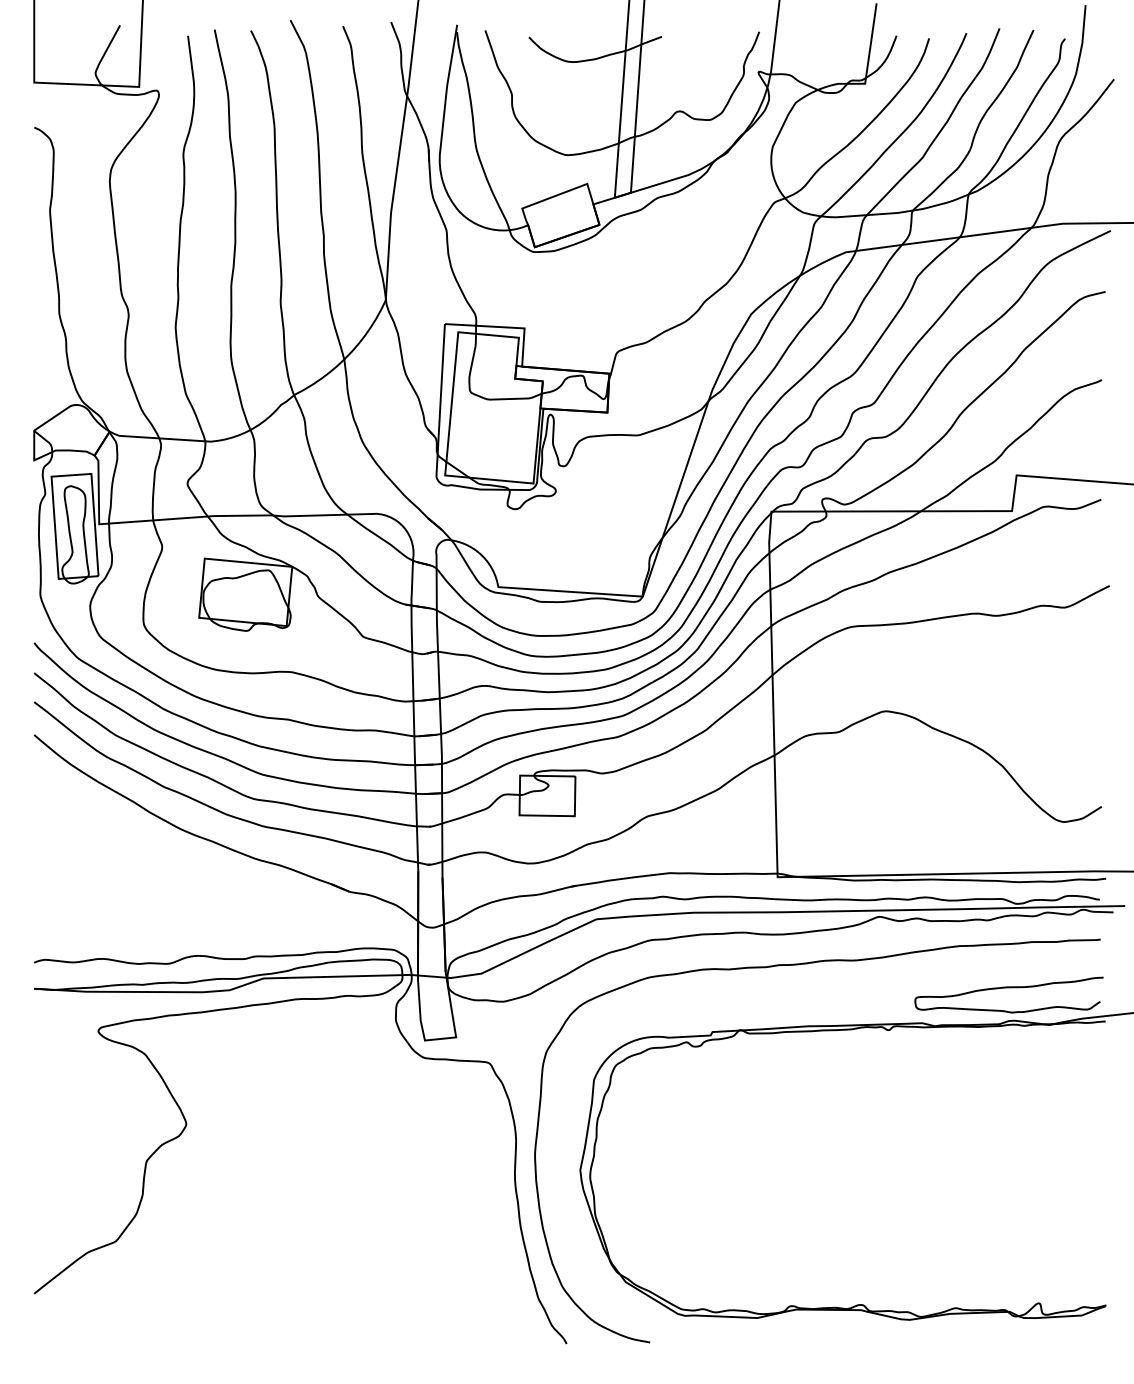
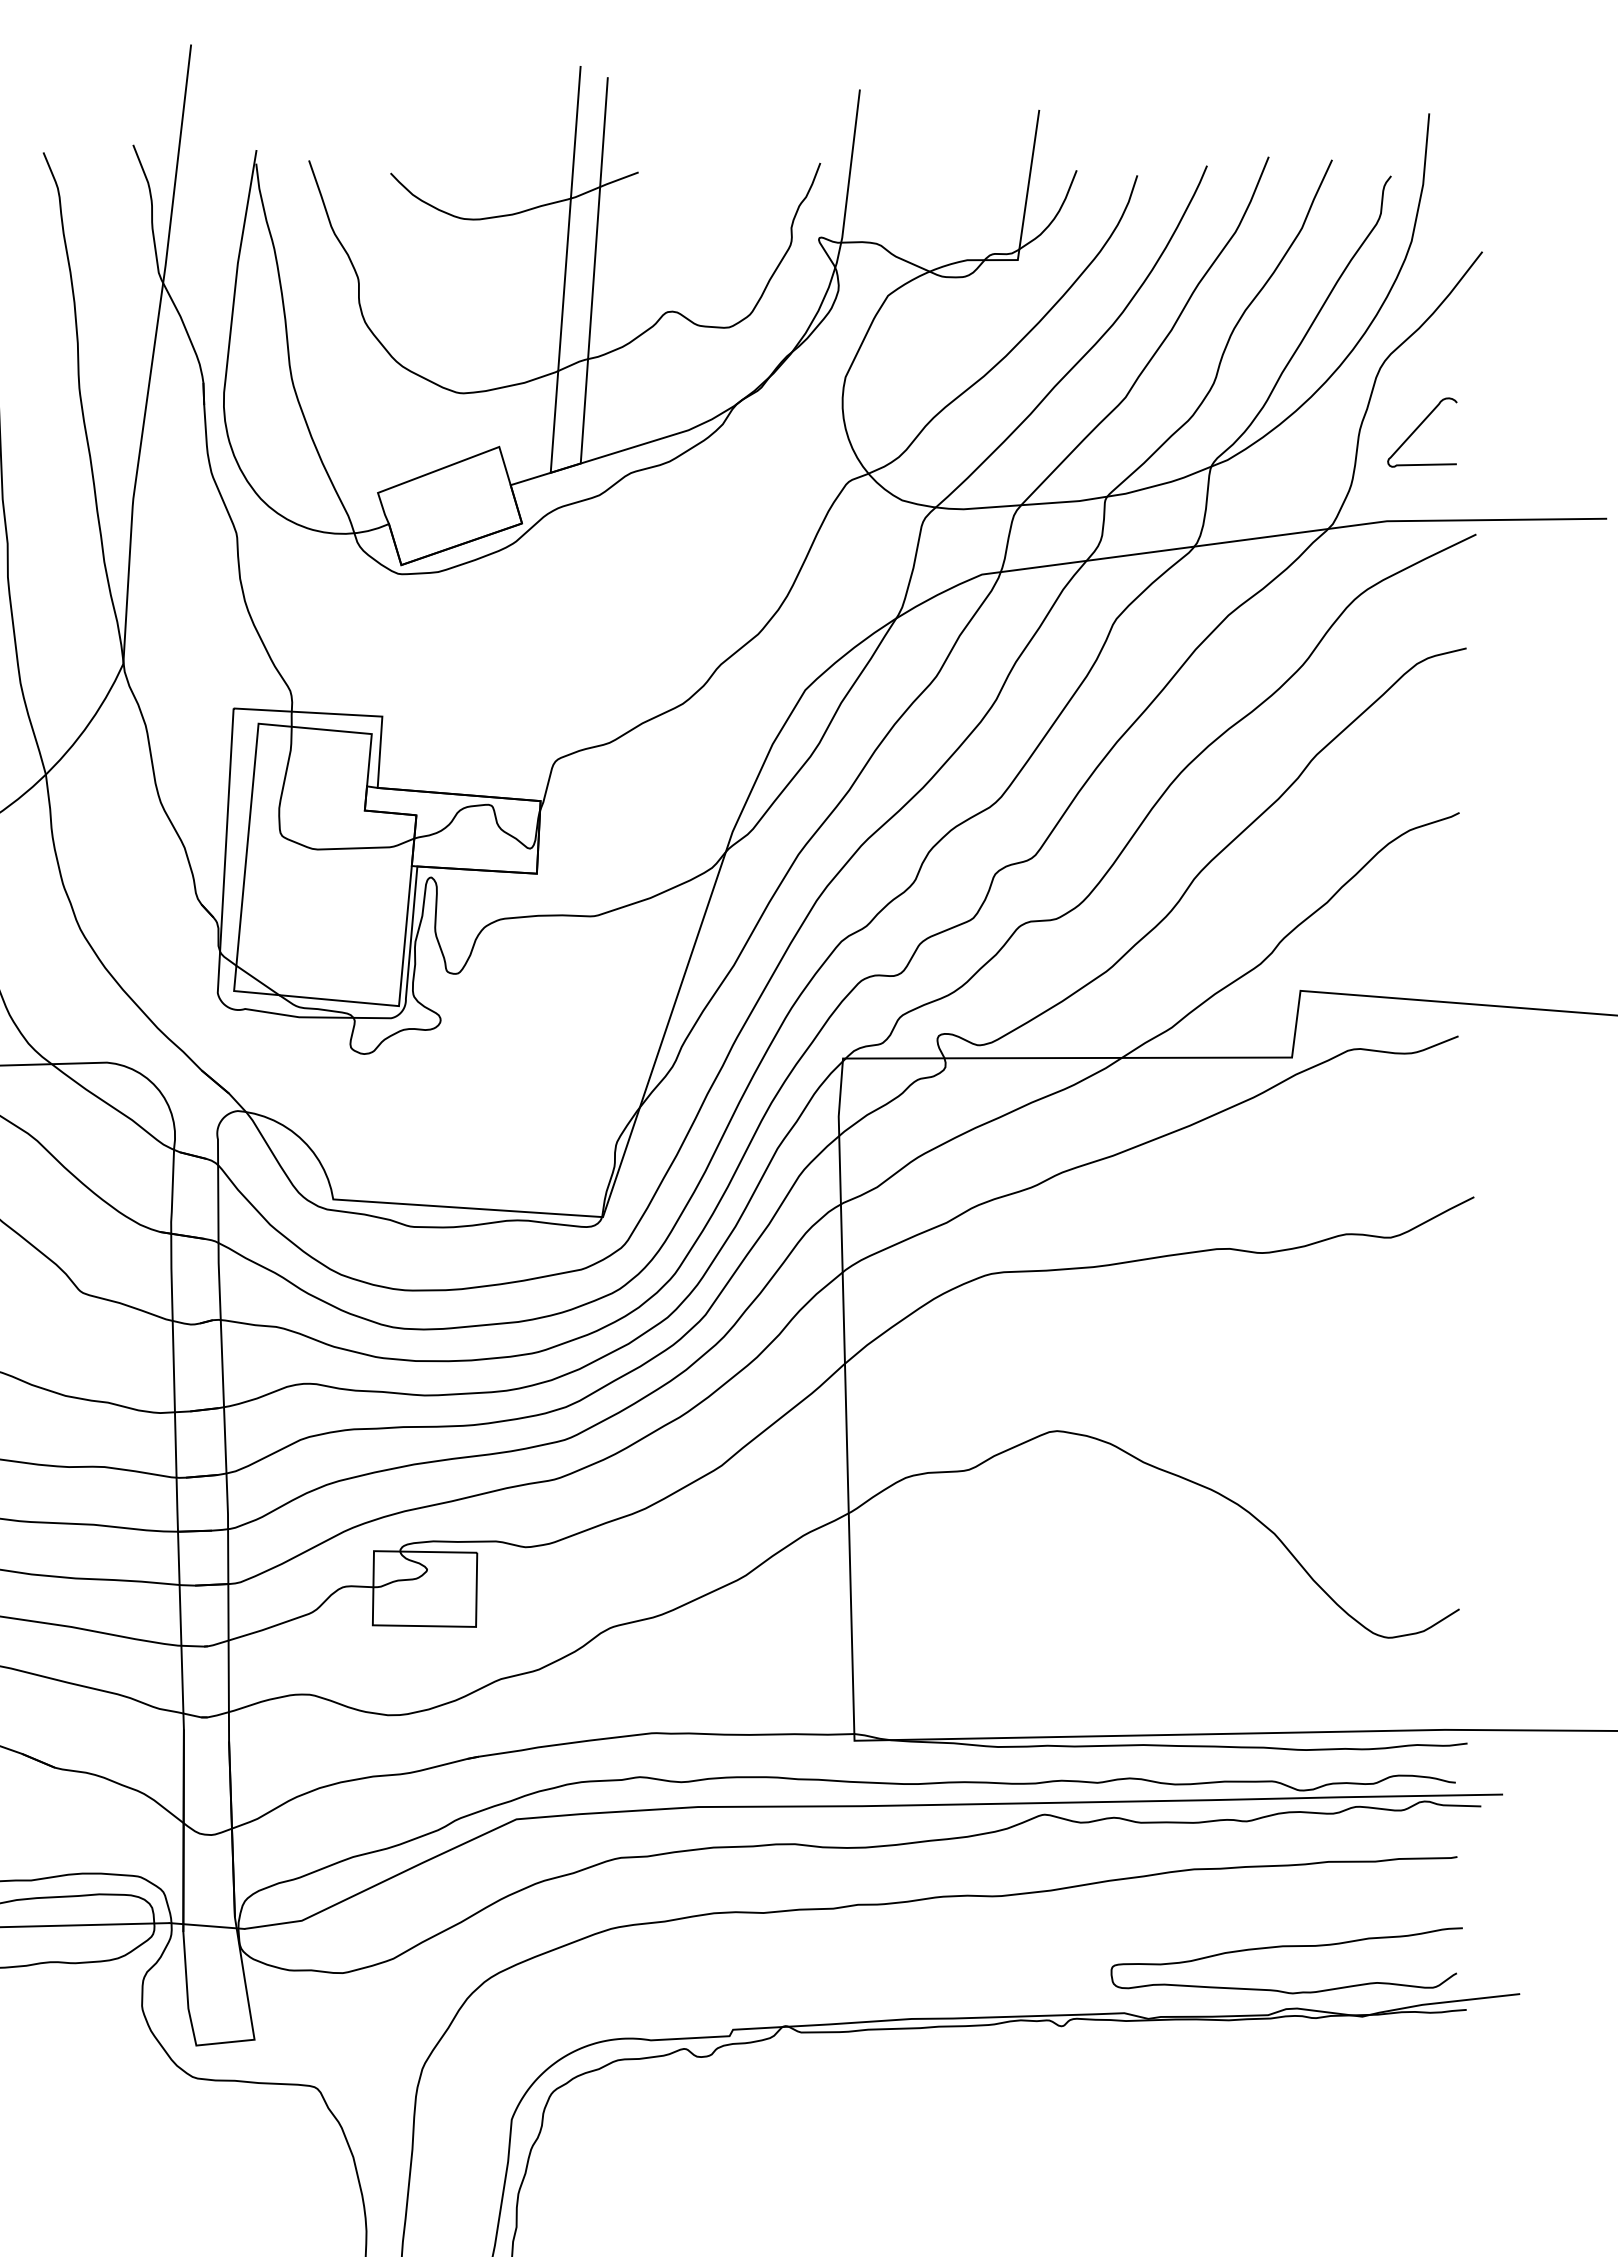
curve: (1079, 174) -> (1417, 429), added

